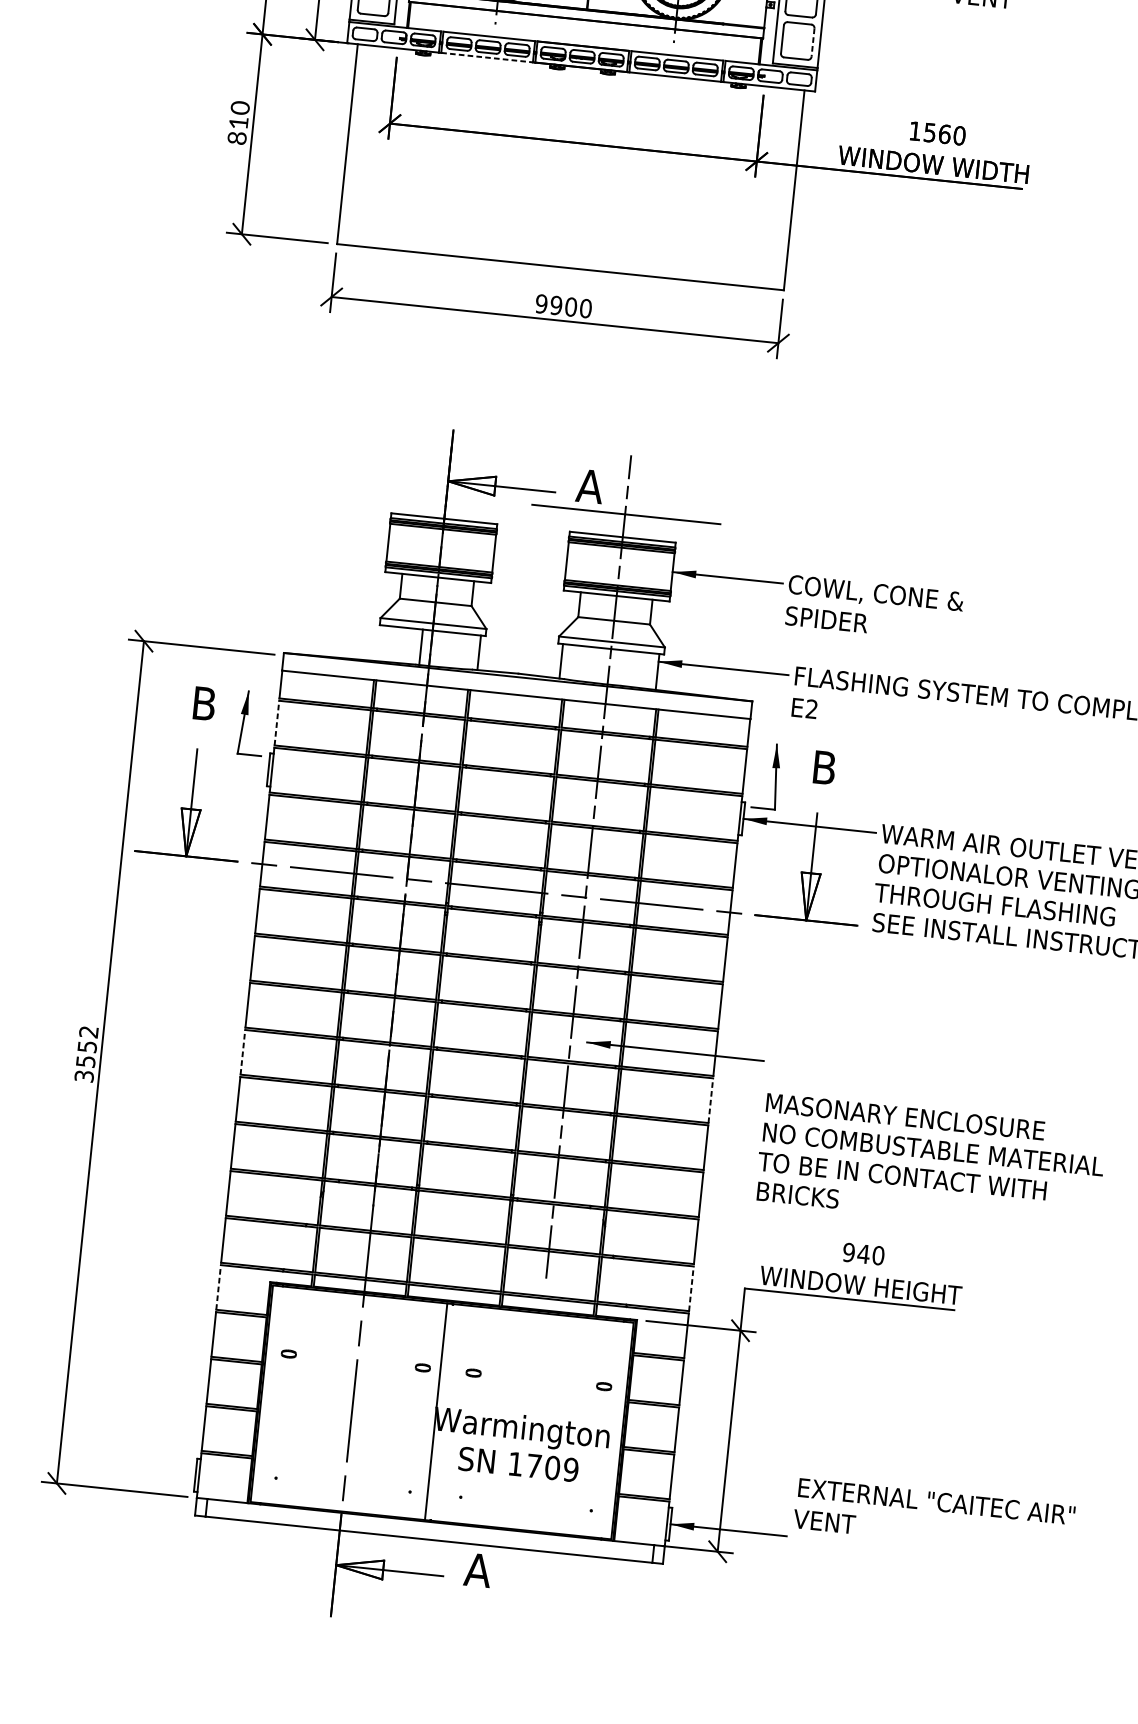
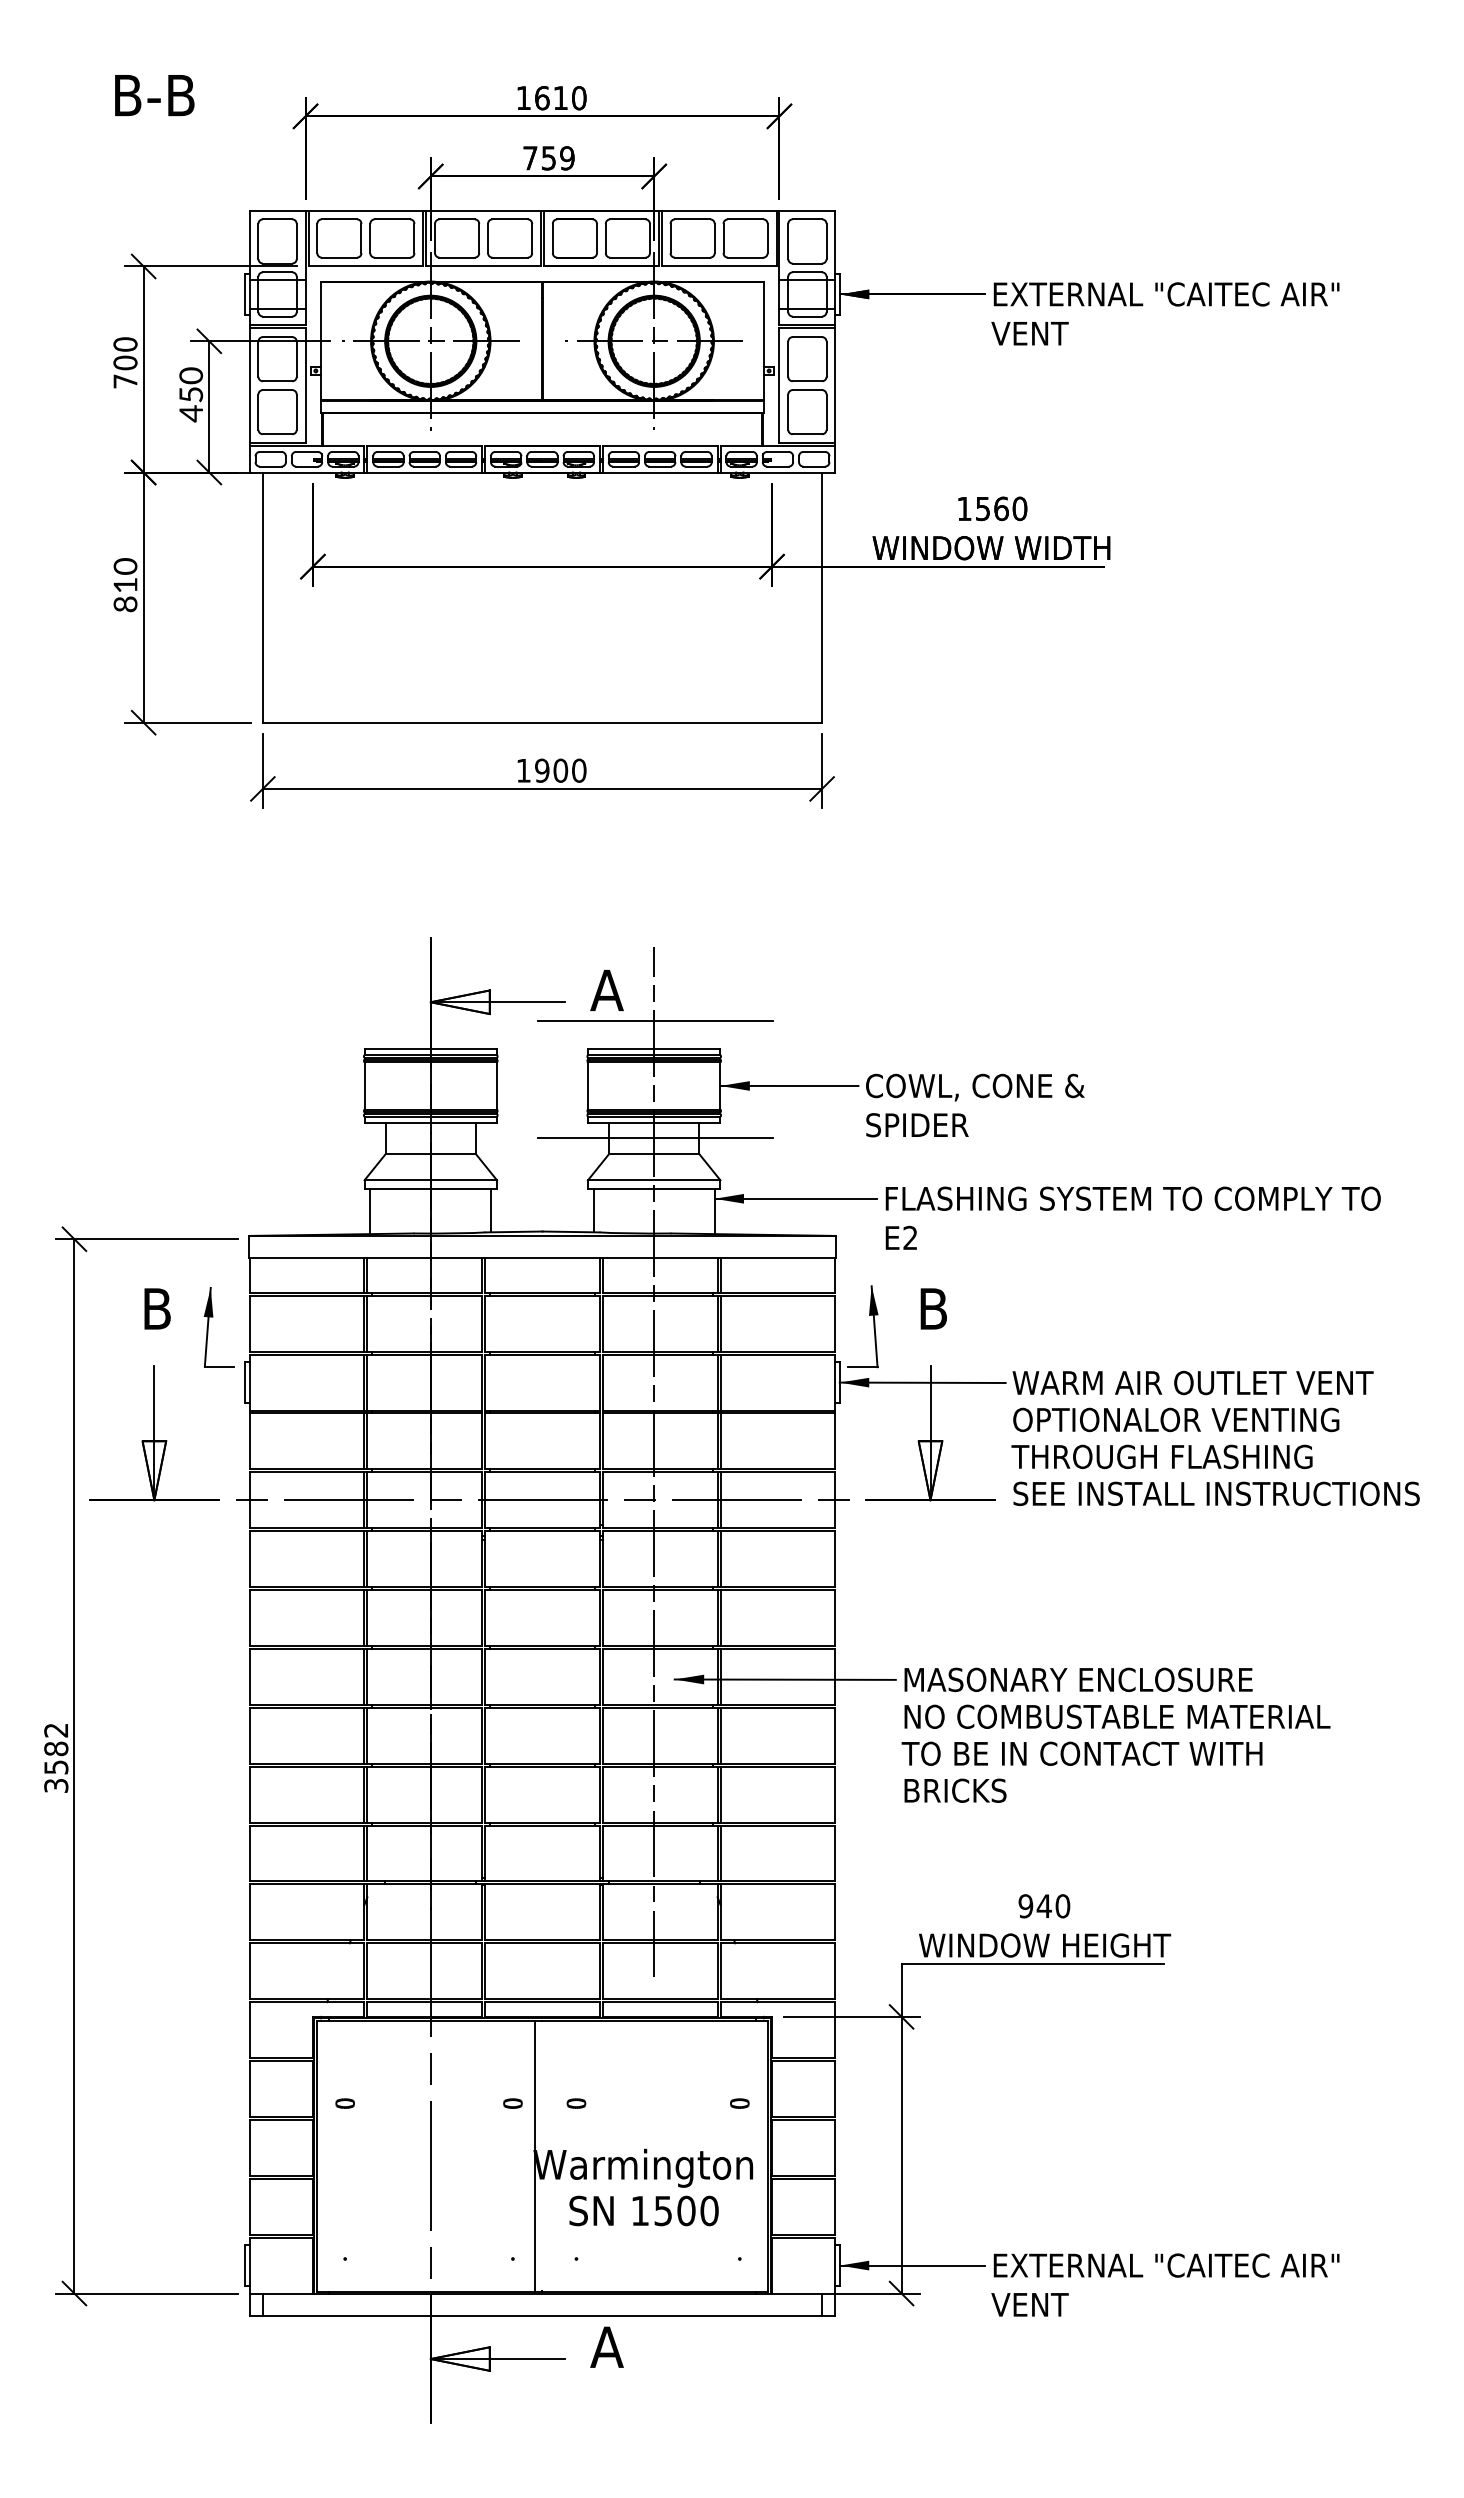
line: (812, 42) -> (826, 412), dashed -> solid
line: (487, 57) -> (425, 472), dashed -> solid
text: (541, 303) -> (523, 770), 9900 -> 1900
line: (616, 608) -> (655, 1138), added
line: (421, 647) -> (370, 1211), moved
line: (276, 722) -> (249, 1323), dashed -> solid
text: (87, 1046) -> (56, 1748), 3552 -> 3582
line: (242, 1052) -> (249, 1735), dashed -> solid
line: (710, 1100) -> (835, 1735), dashed -> solid
text: (930, 1163) -> (1115, 1734), moved
line: (218, 1287) -> (249, 2030), dashed -> solid
line: (691, 1288) -> (835, 1971), dashed -> solid
text: (552, 1468) -> (686, 2211), 1709 -> 1500
text: (934, 1516) -> (1165, 2284), moved

